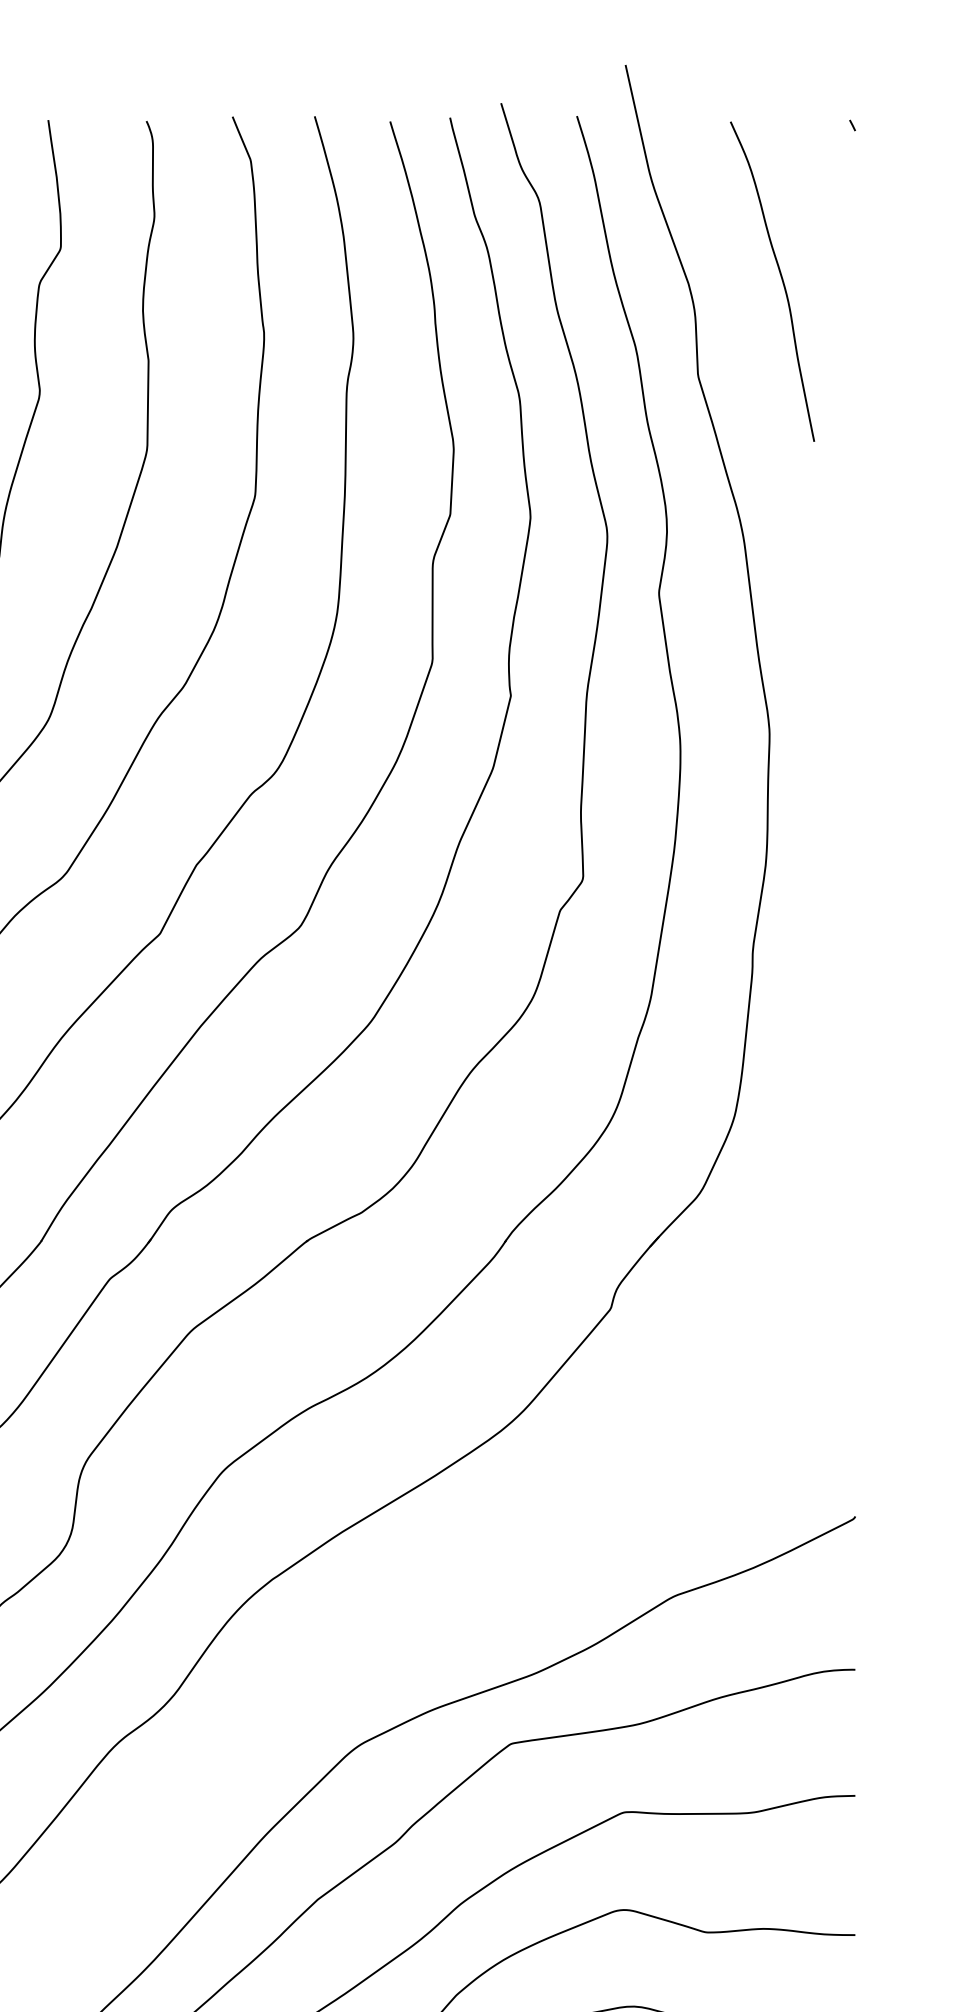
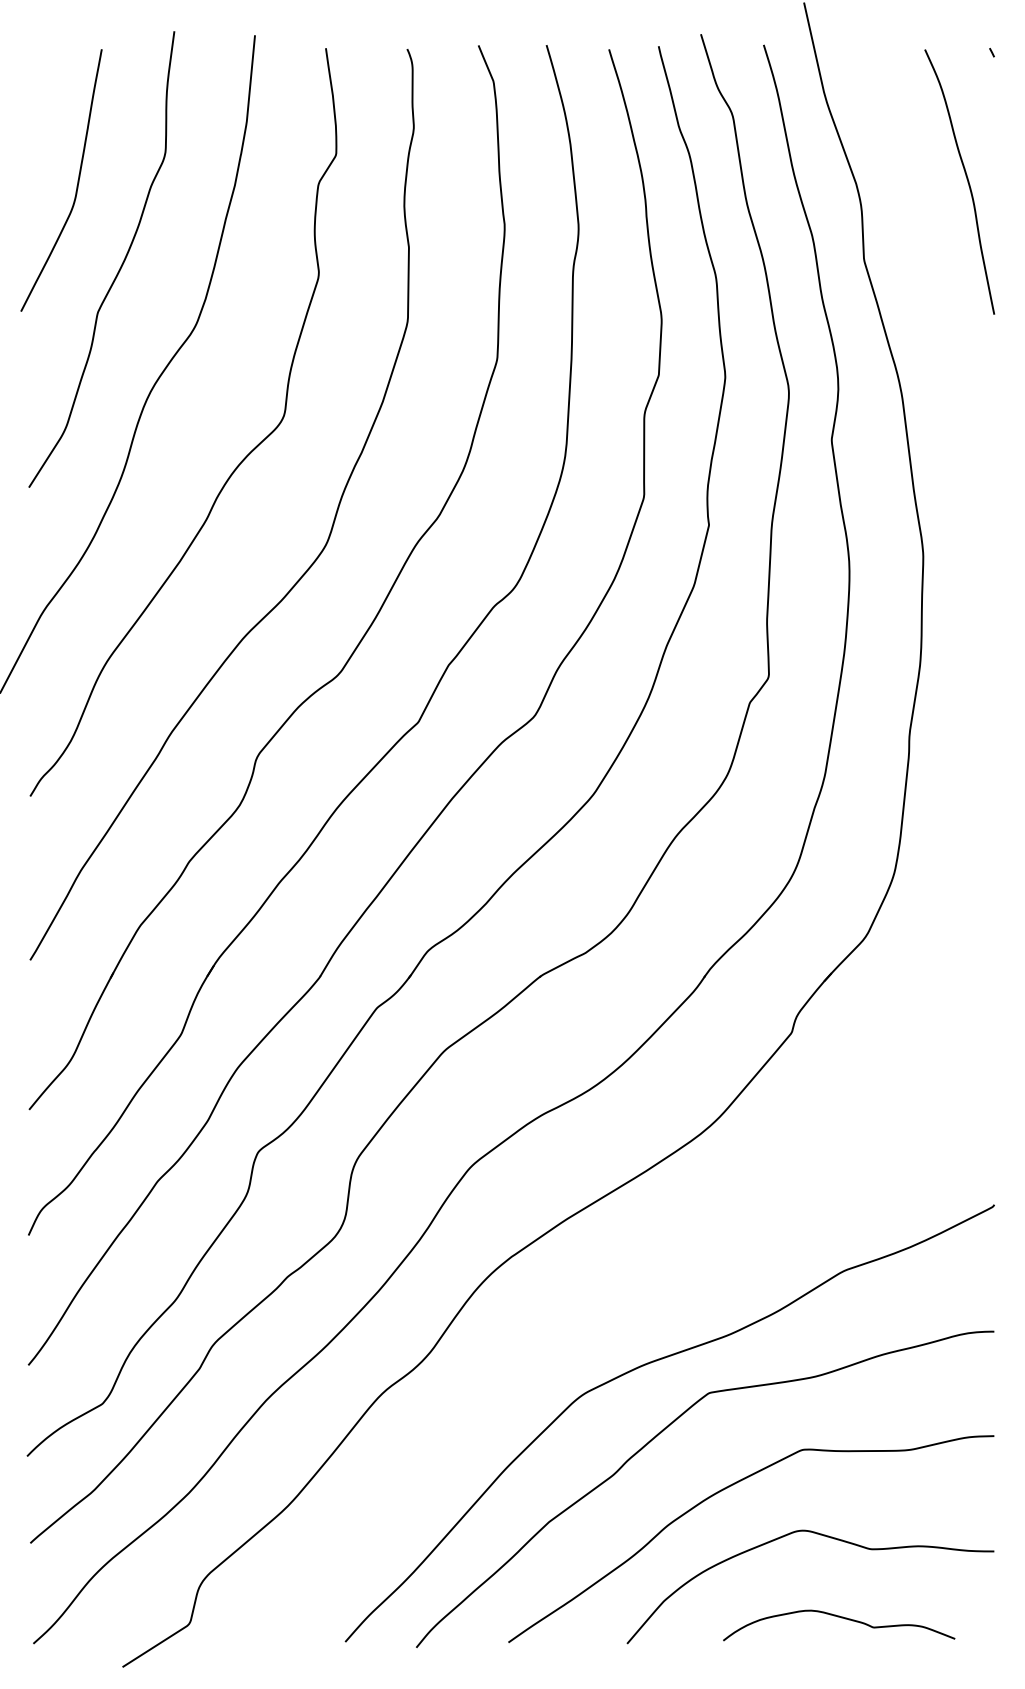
curve: (780, 278) -> (966, 179), moved

